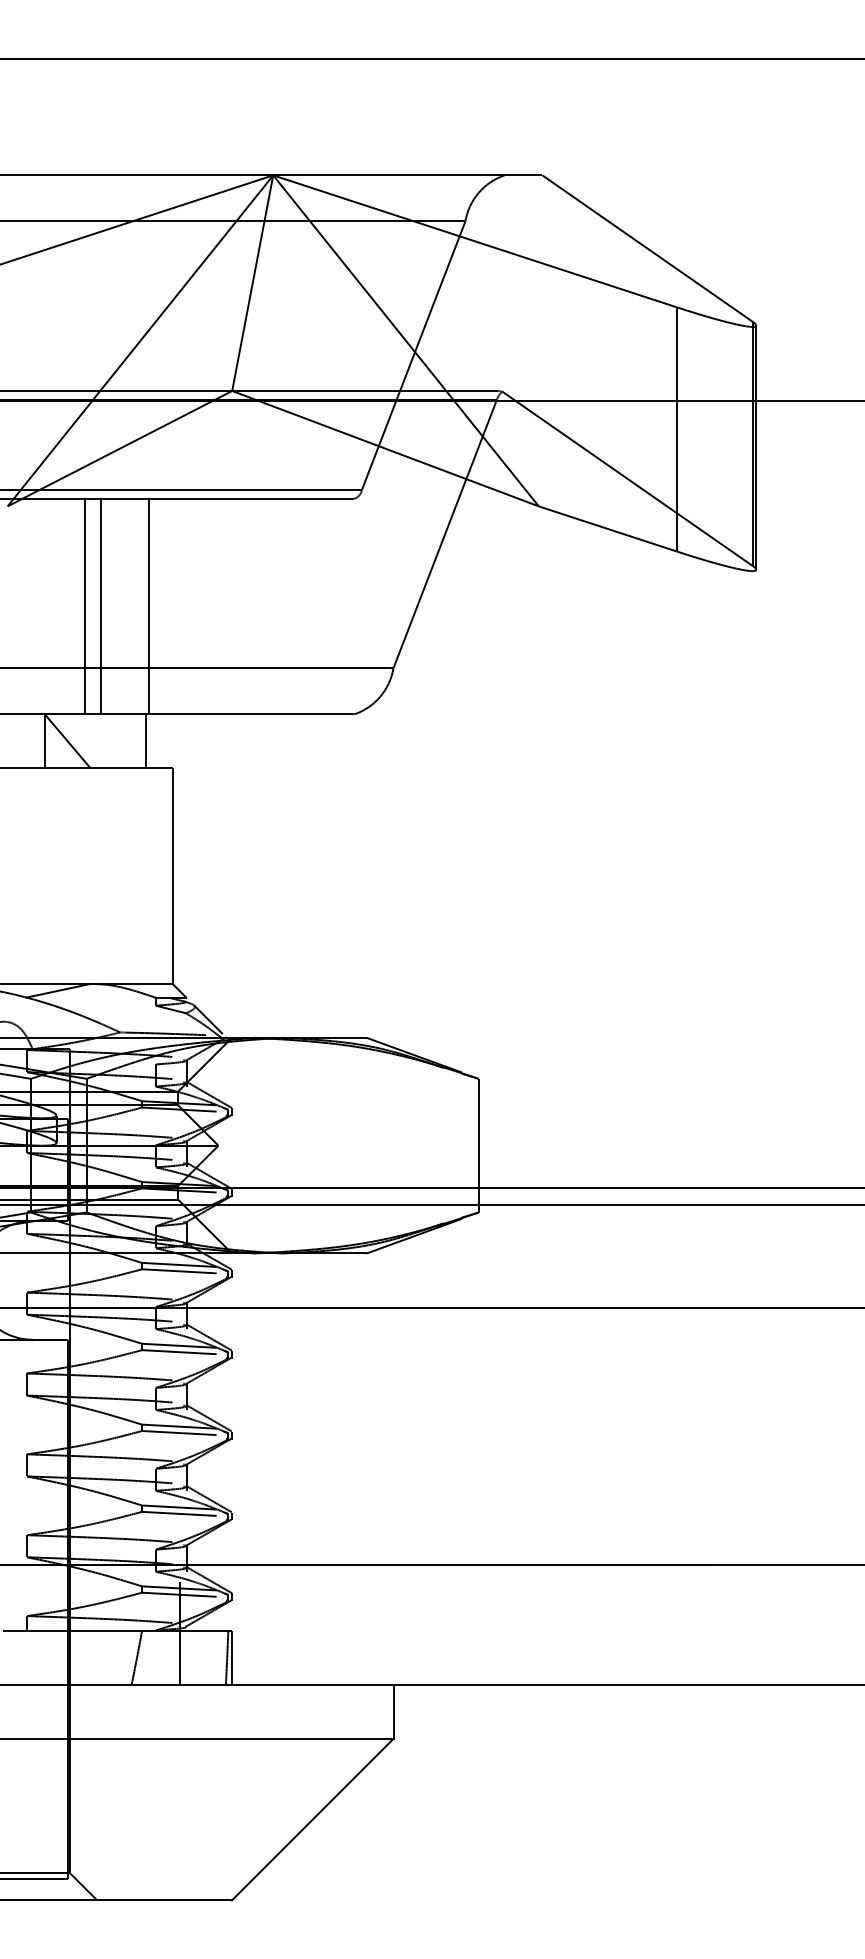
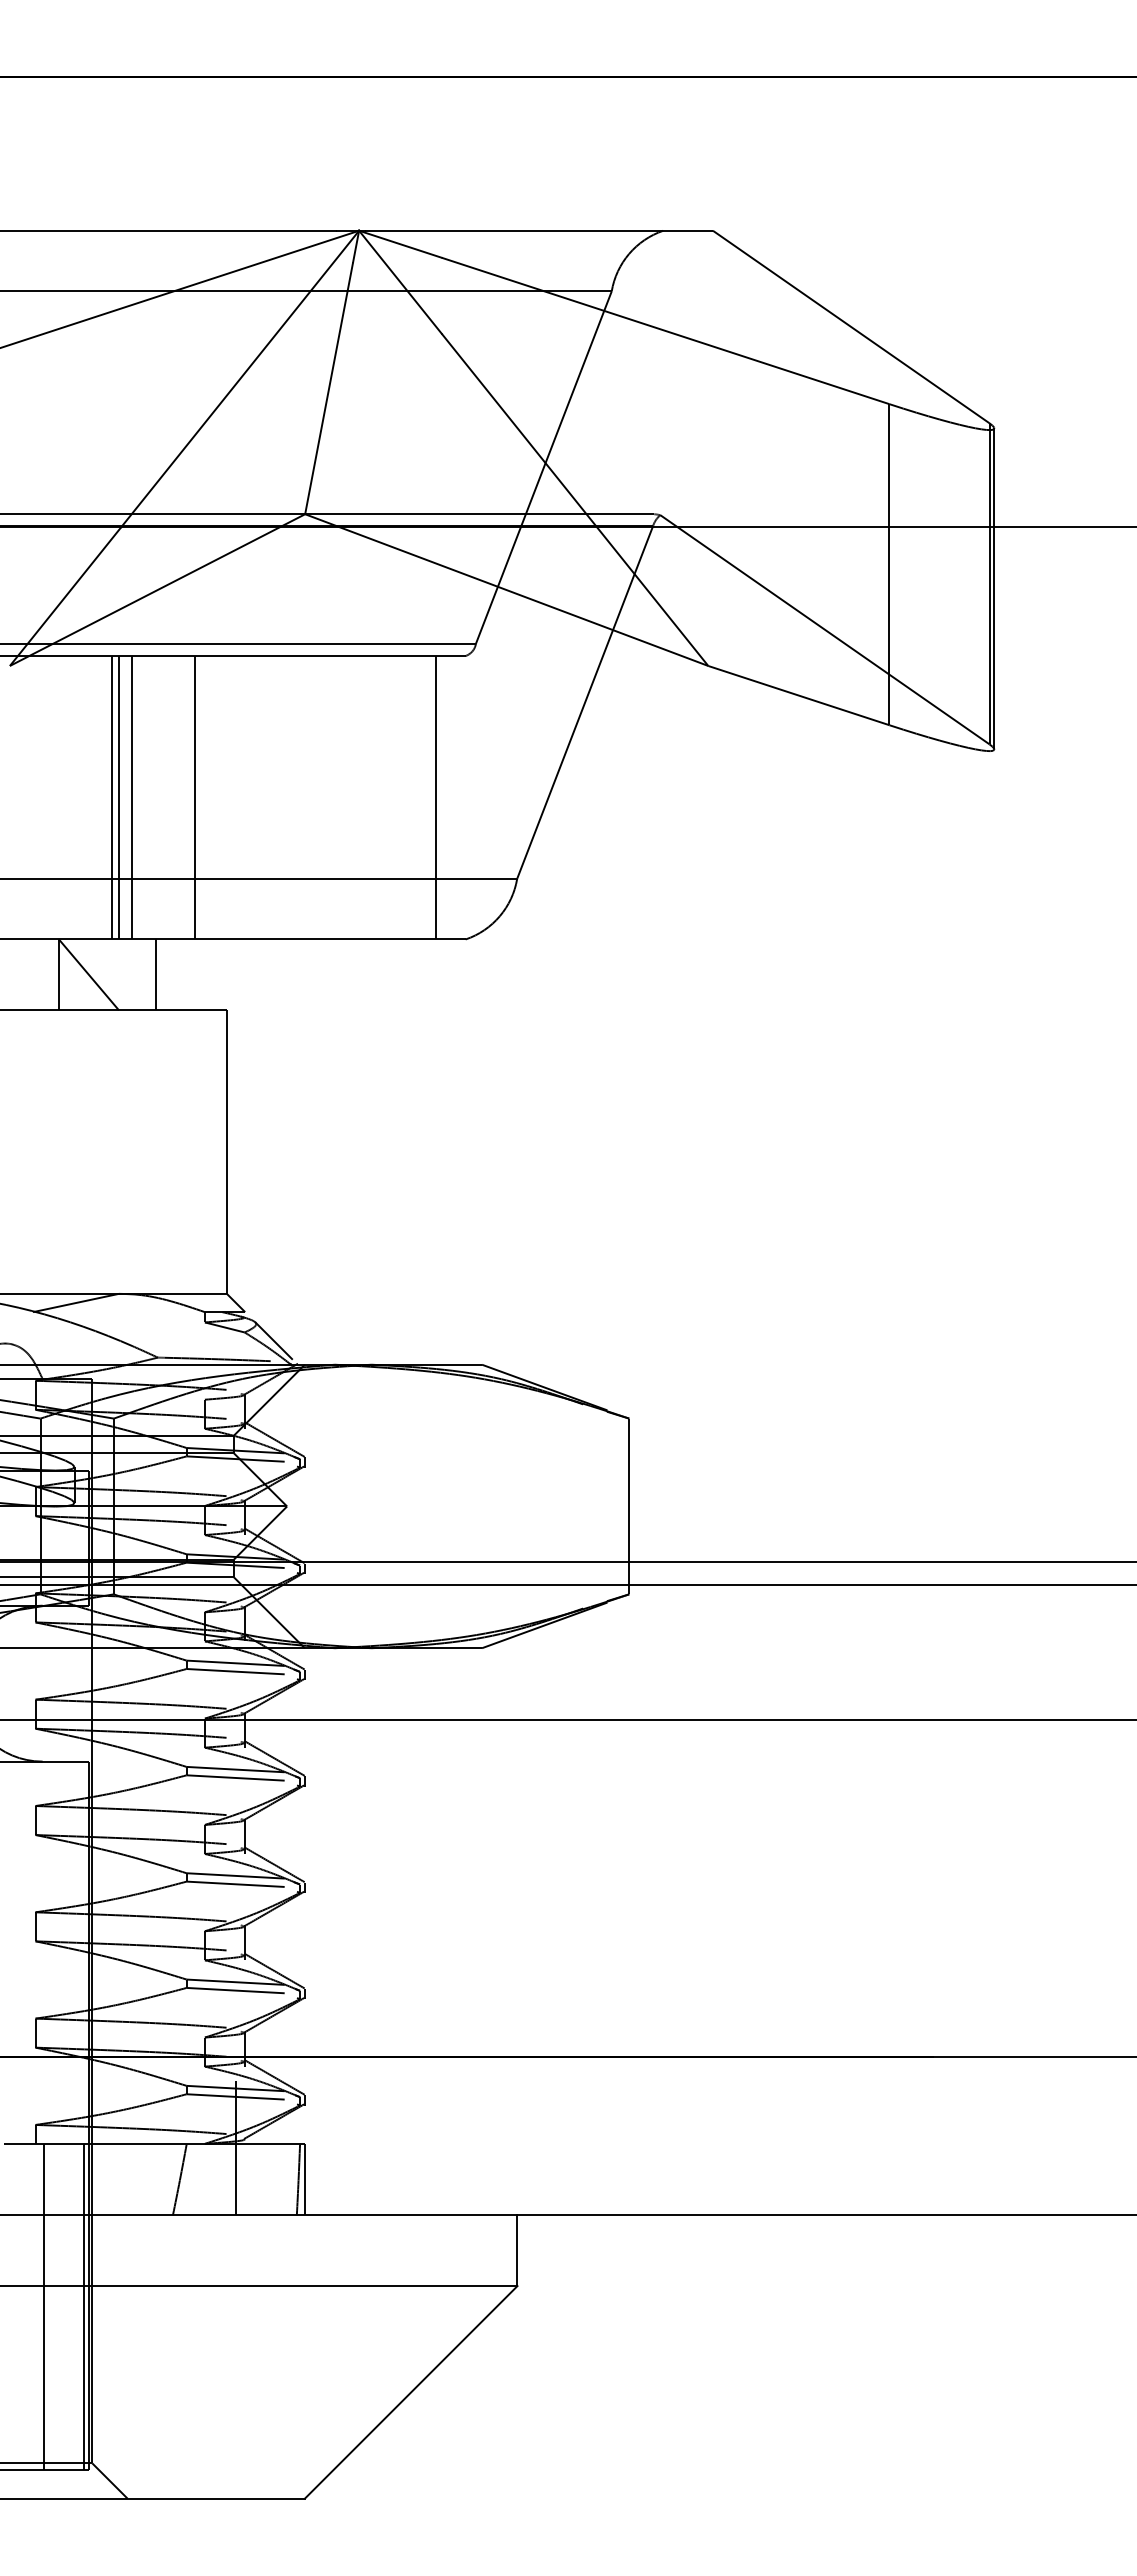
line: (90, 606) -> (119, 797), added
line: (332, 606) -> (436, 797), added
line: (146, 741) -> (156, 974), moved
line: (33, 1754) -> (43, 2307), added
line: (64, 1754) -> (84, 2307), added

